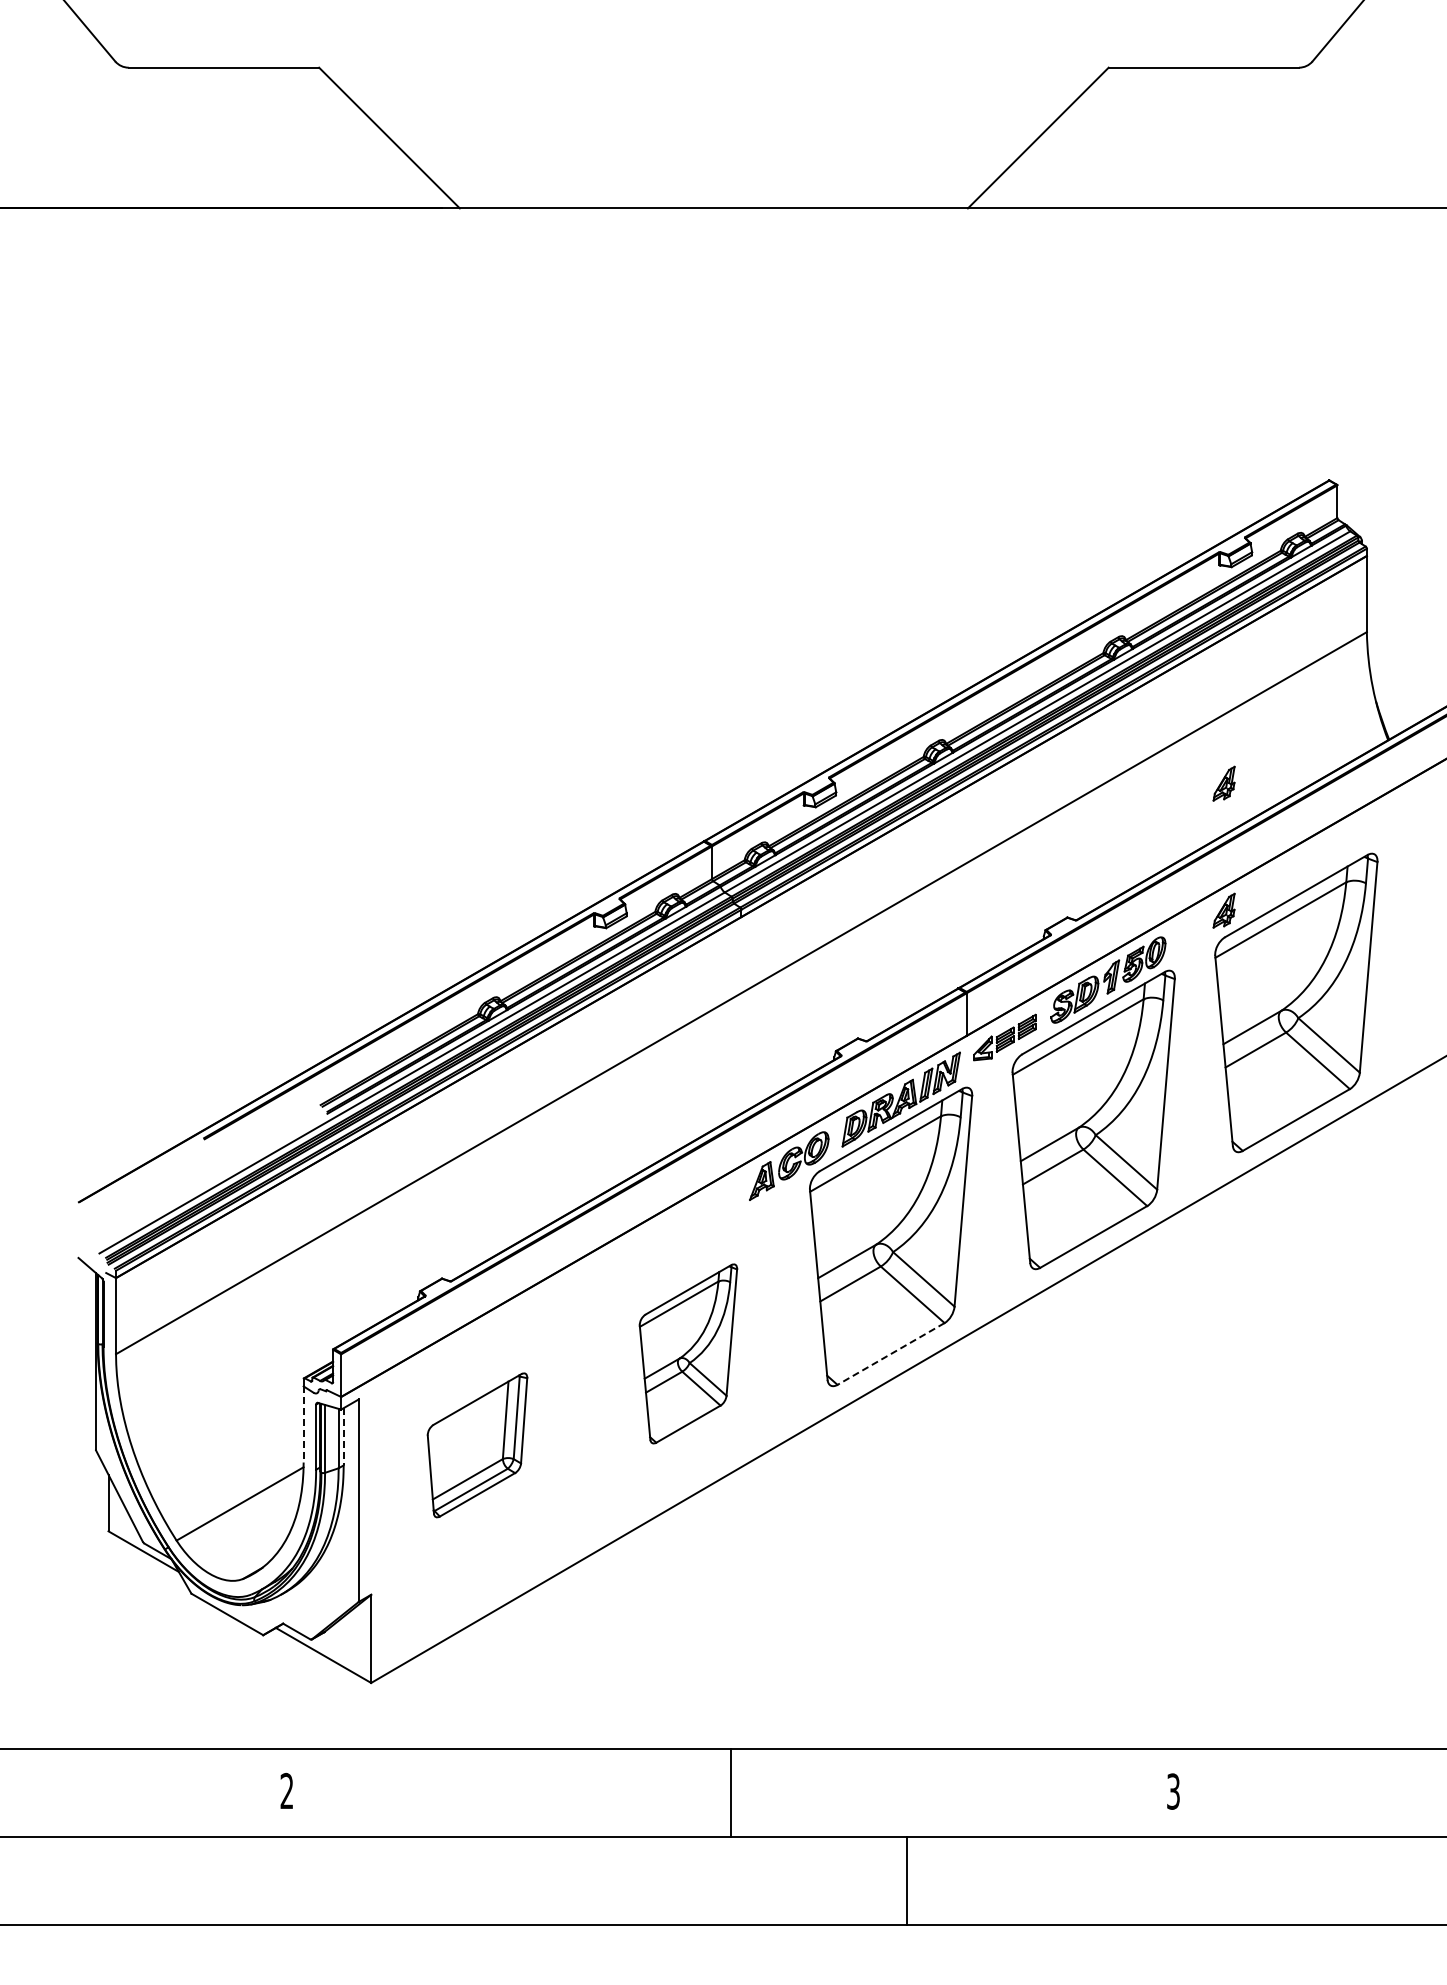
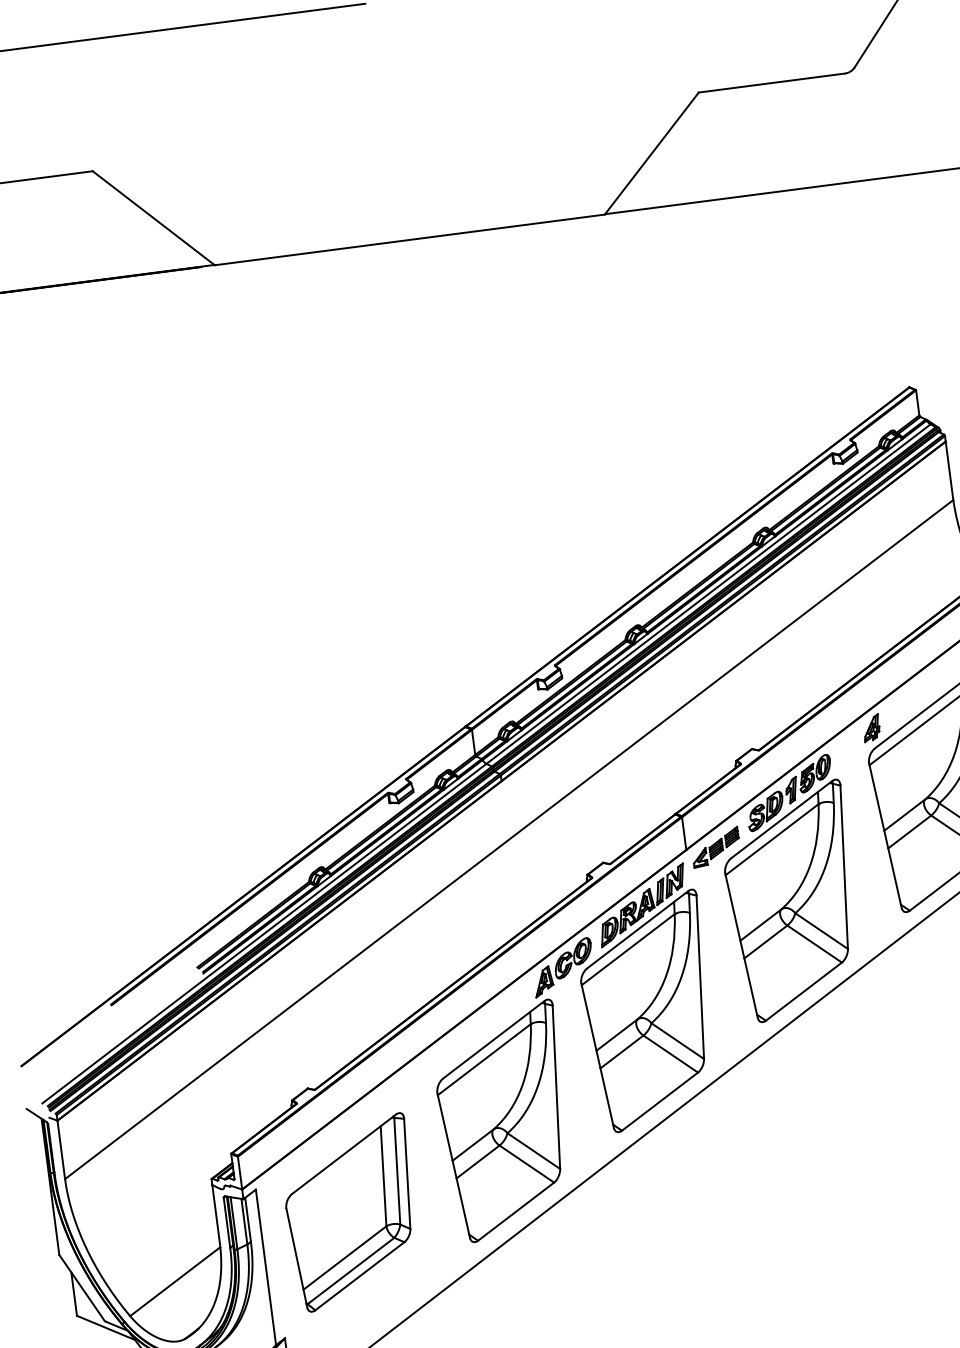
part: (1223, 783) -> (858, 630), removed
part: (688, 1353) -> (504, 1121), size x1.67
line: (891, 1353) -> (660, 1101), dashed -> solid
line: (303, 1424) -> (216, 1214), dashed -> solid
line: (343, 1436) -> (247, 1219), dashed -> solid
part: (477, 1445) -> (351, 1213), size x1.67

